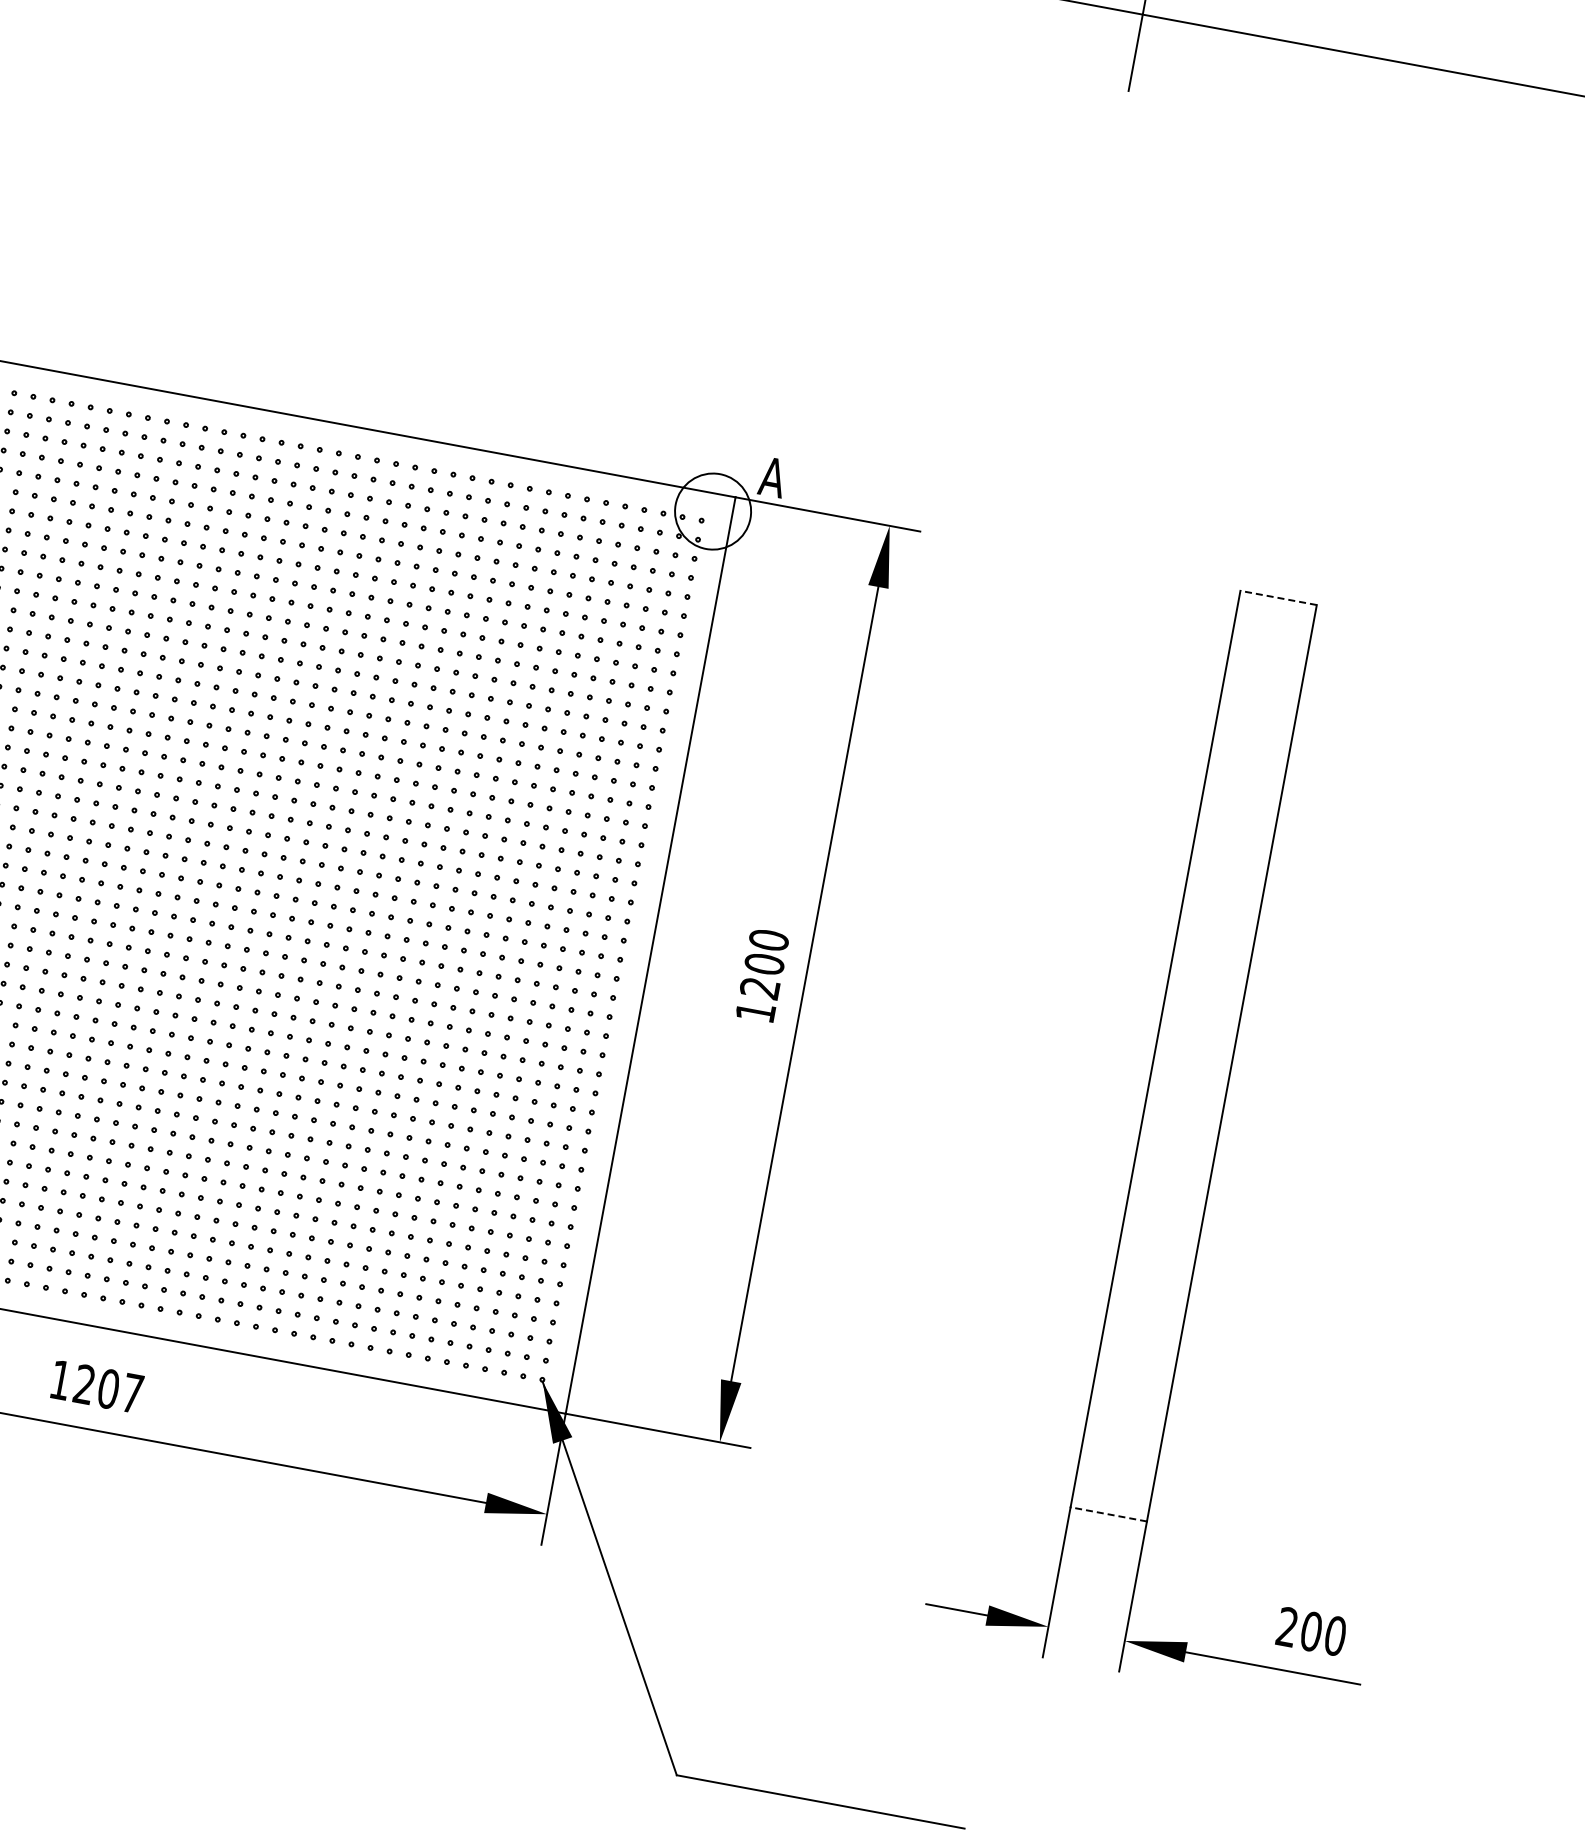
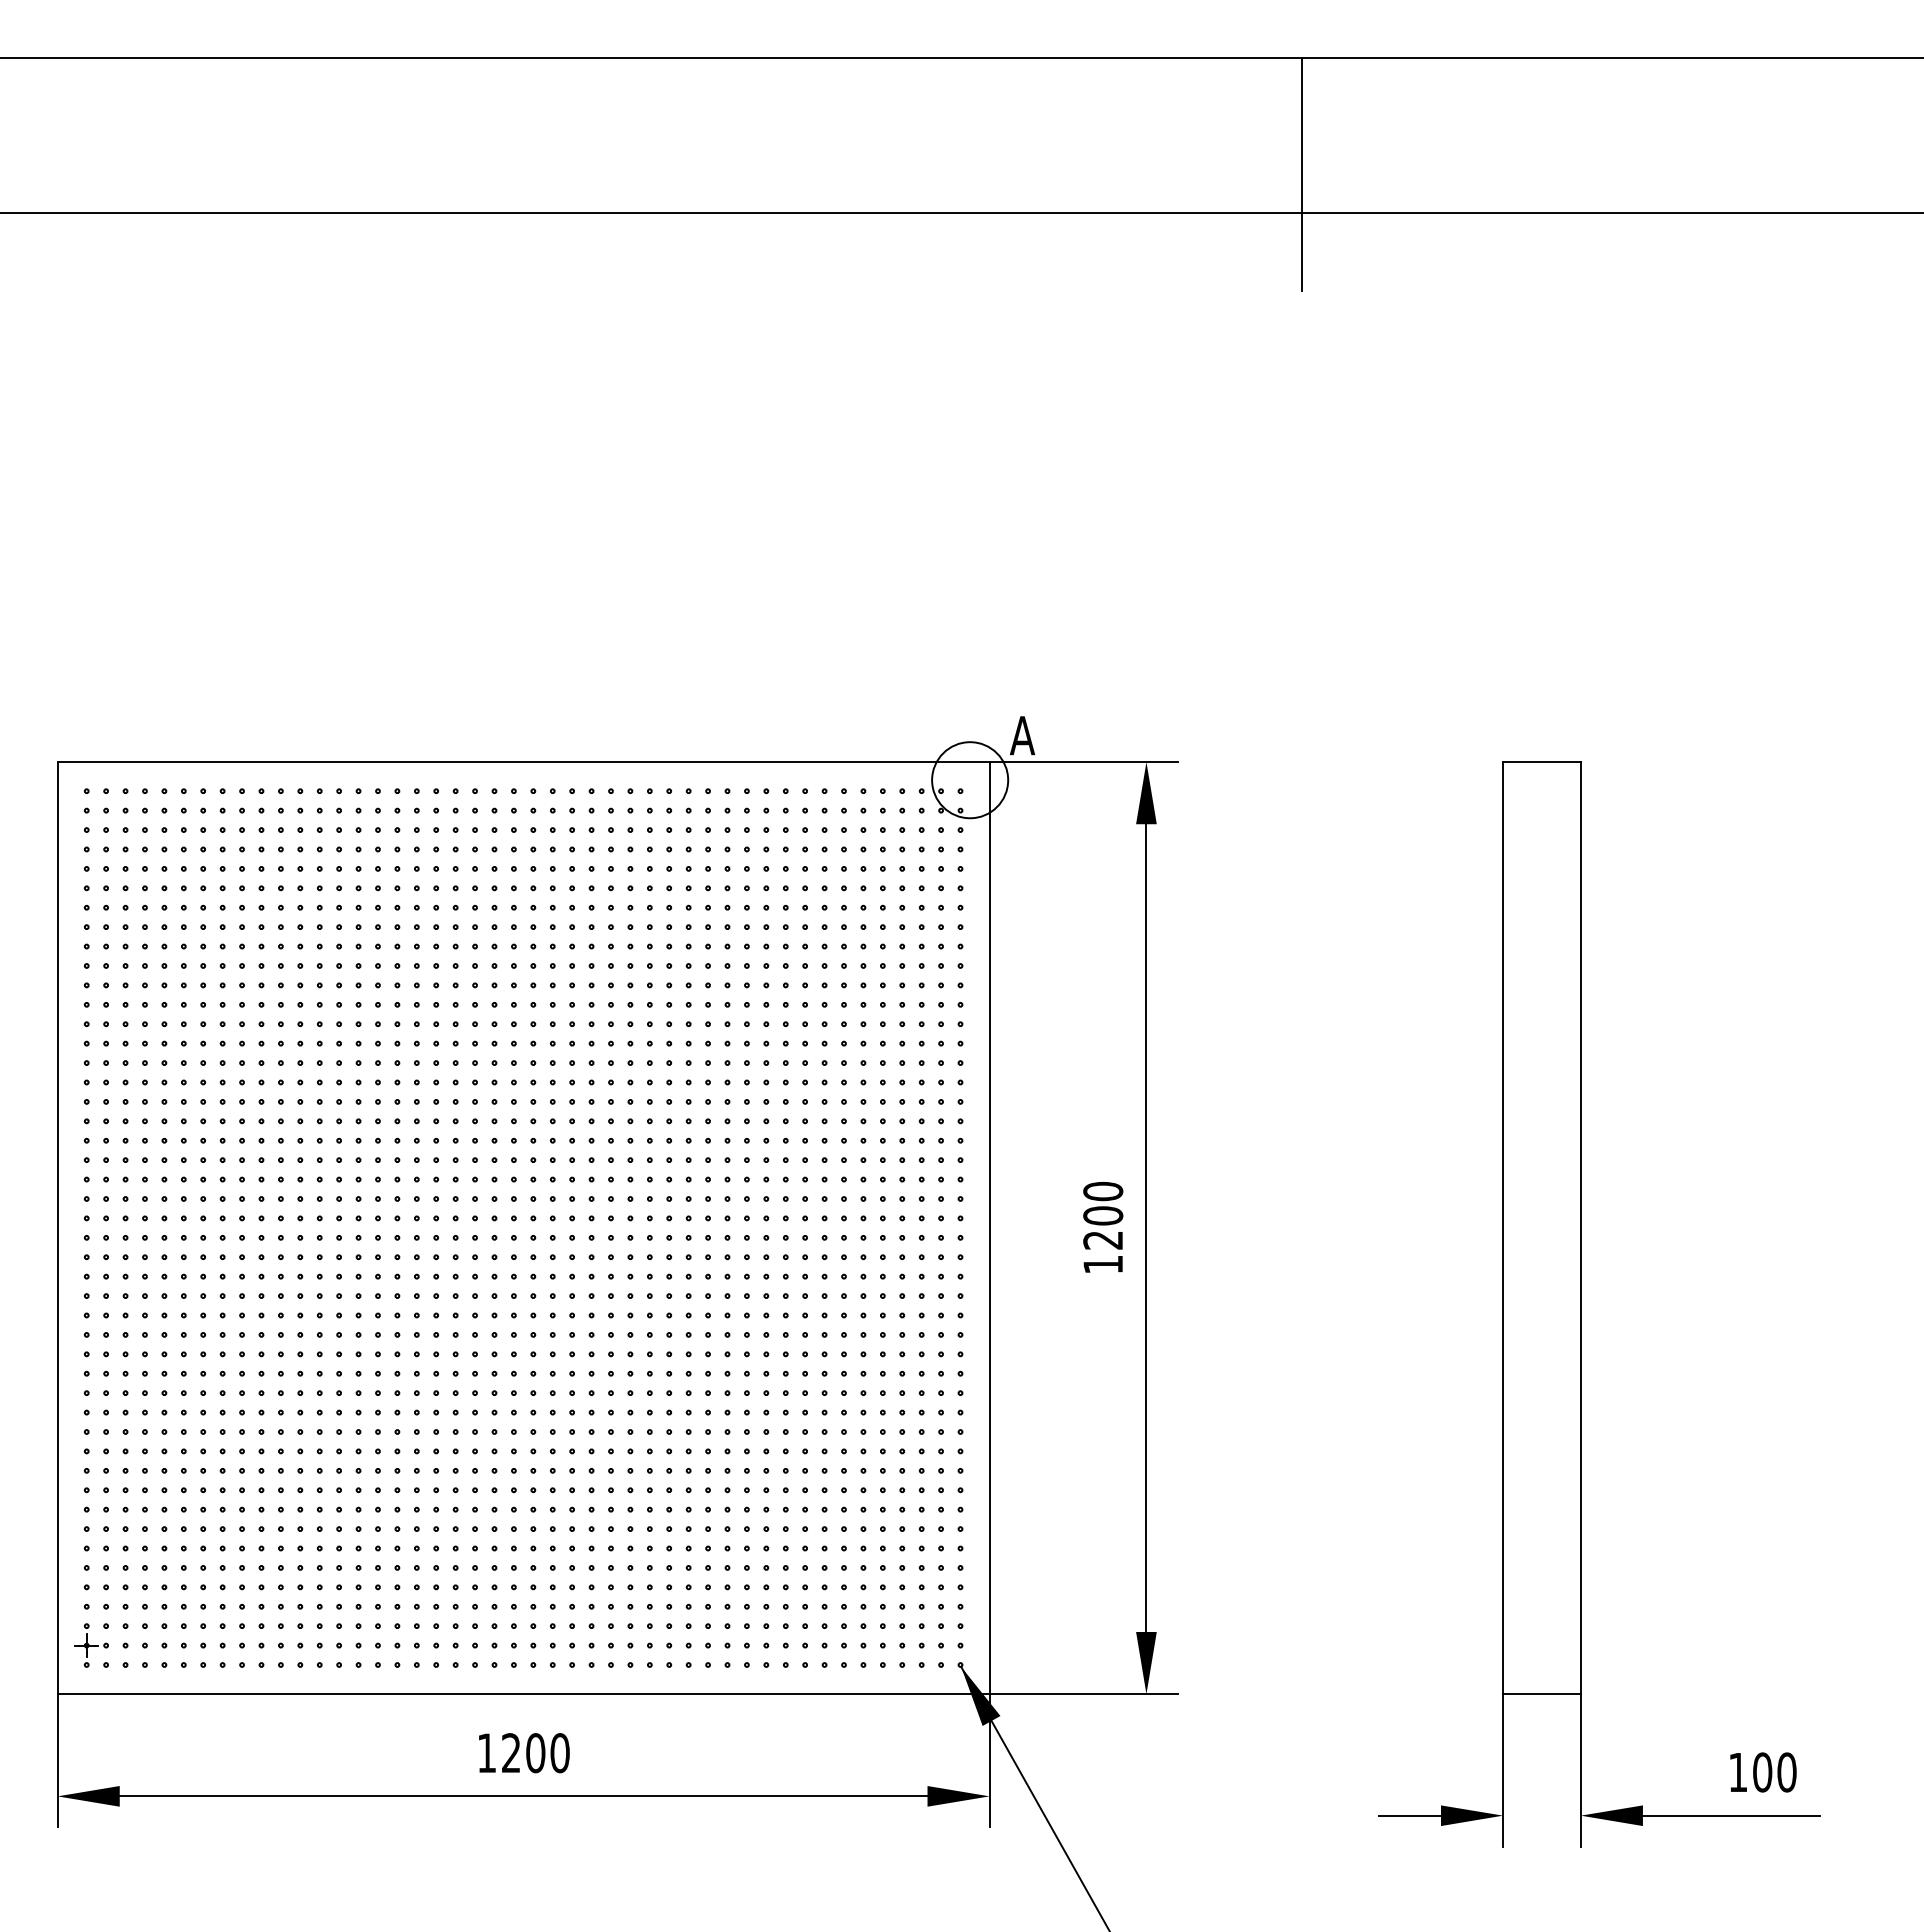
line: (1278, 598) -> (1541, 762), dashed -> solid
text: (131, 1393) -> (559, 1753), 1207 -> 1200
line: (1108, 1514) -> (1541, 1694), dashed -> solid
text: (1286, 1626) -> (1737, 1771), 200 -> 100

